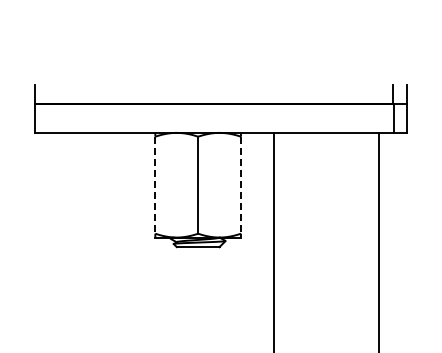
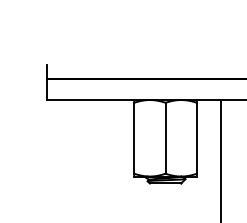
line: (155, 185) -> (134, 138), dashed -> solid
line: (240, 185) -> (196, 138), dashed -> solid

